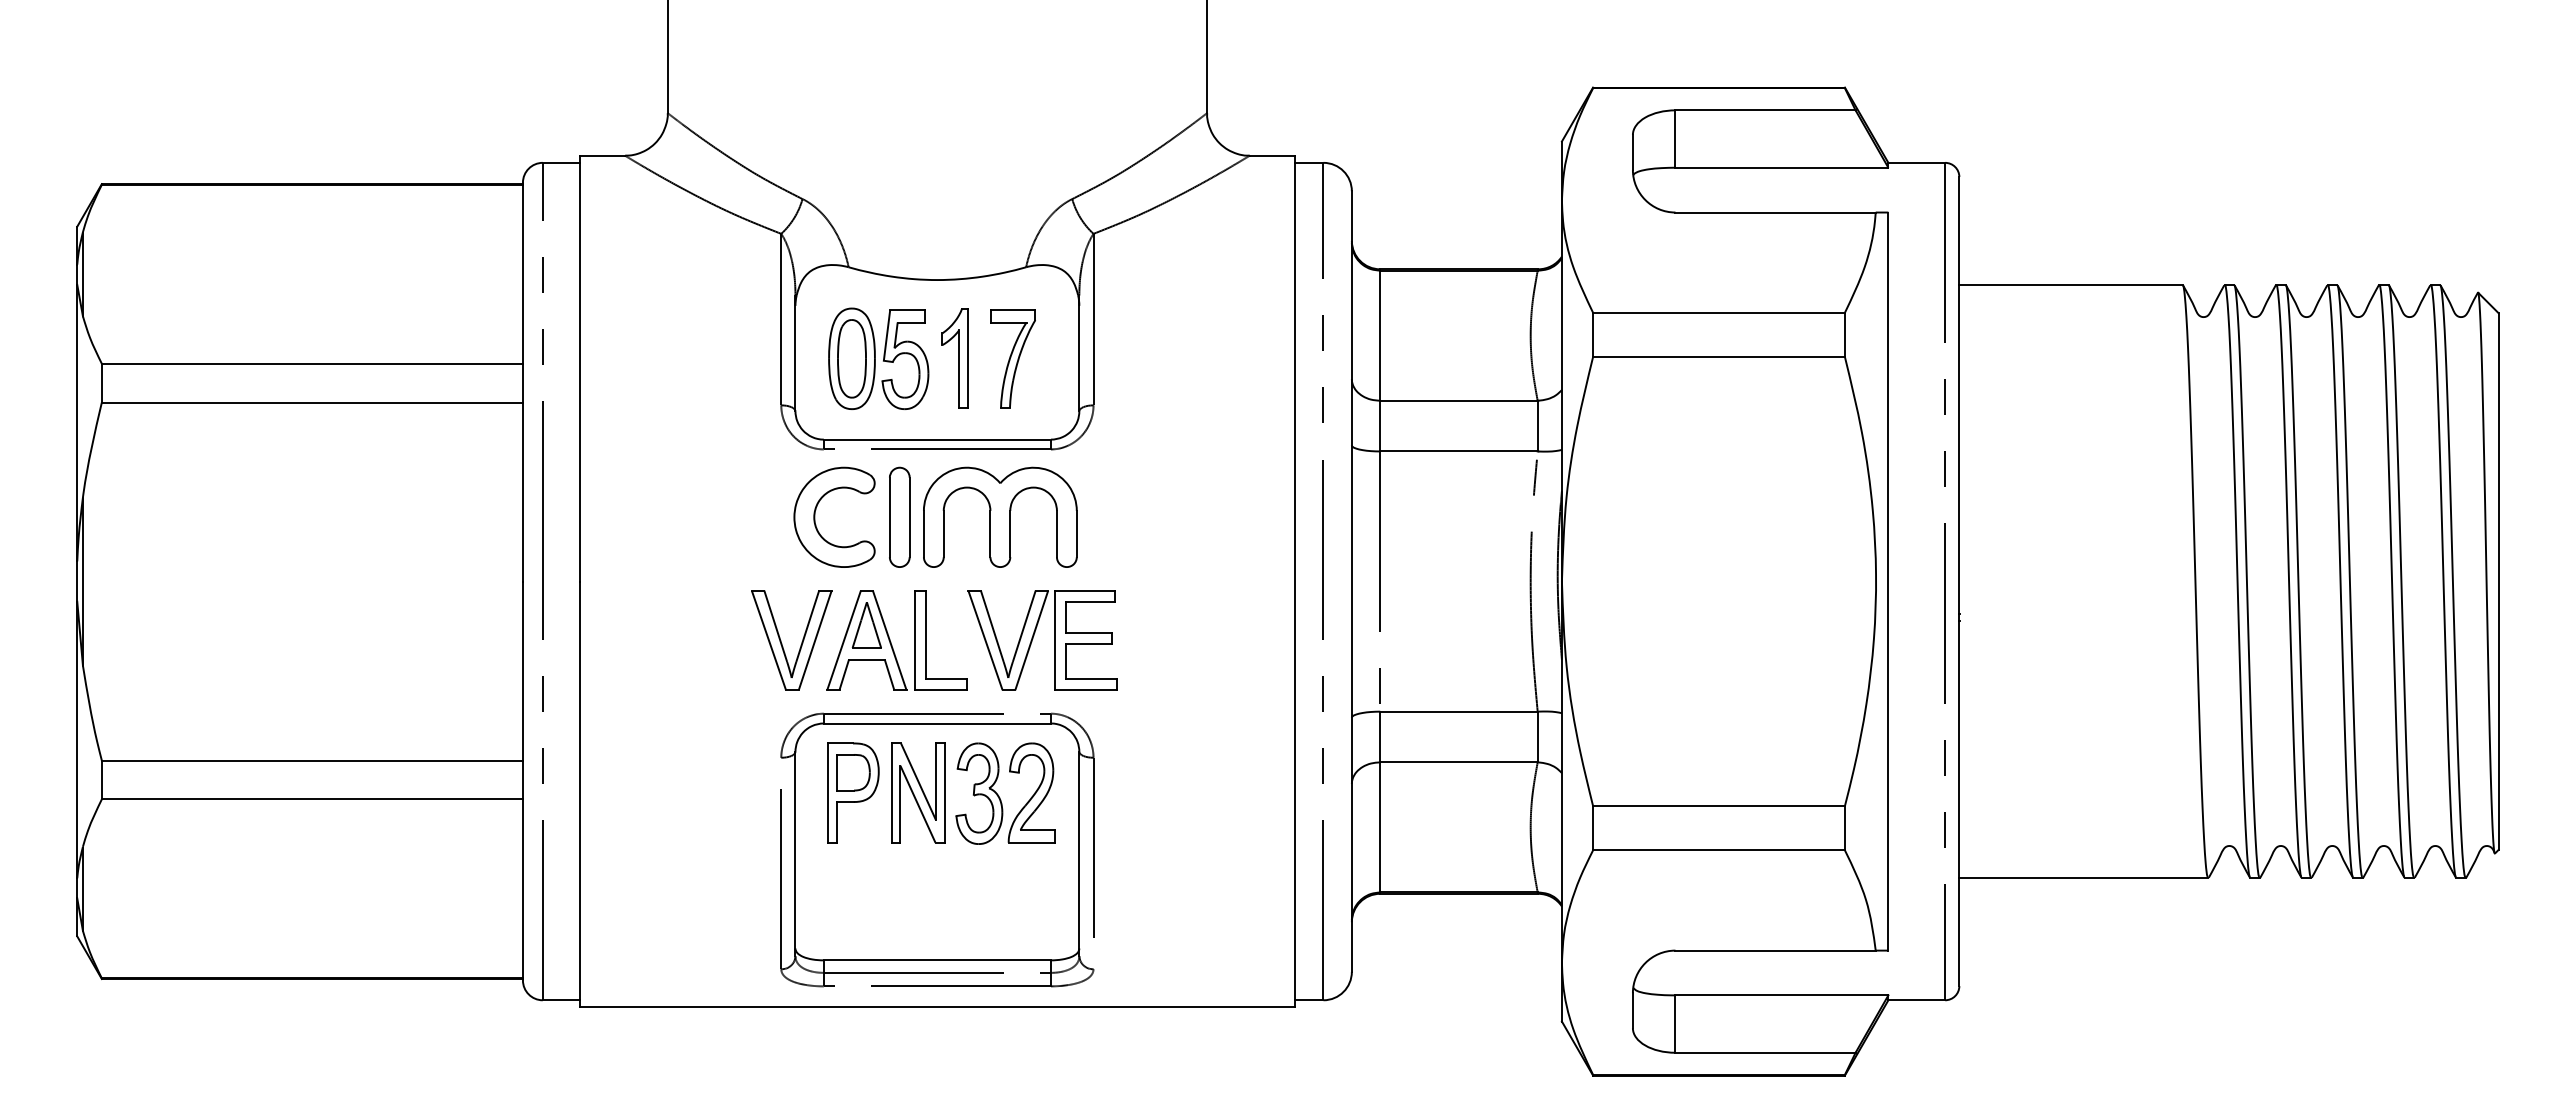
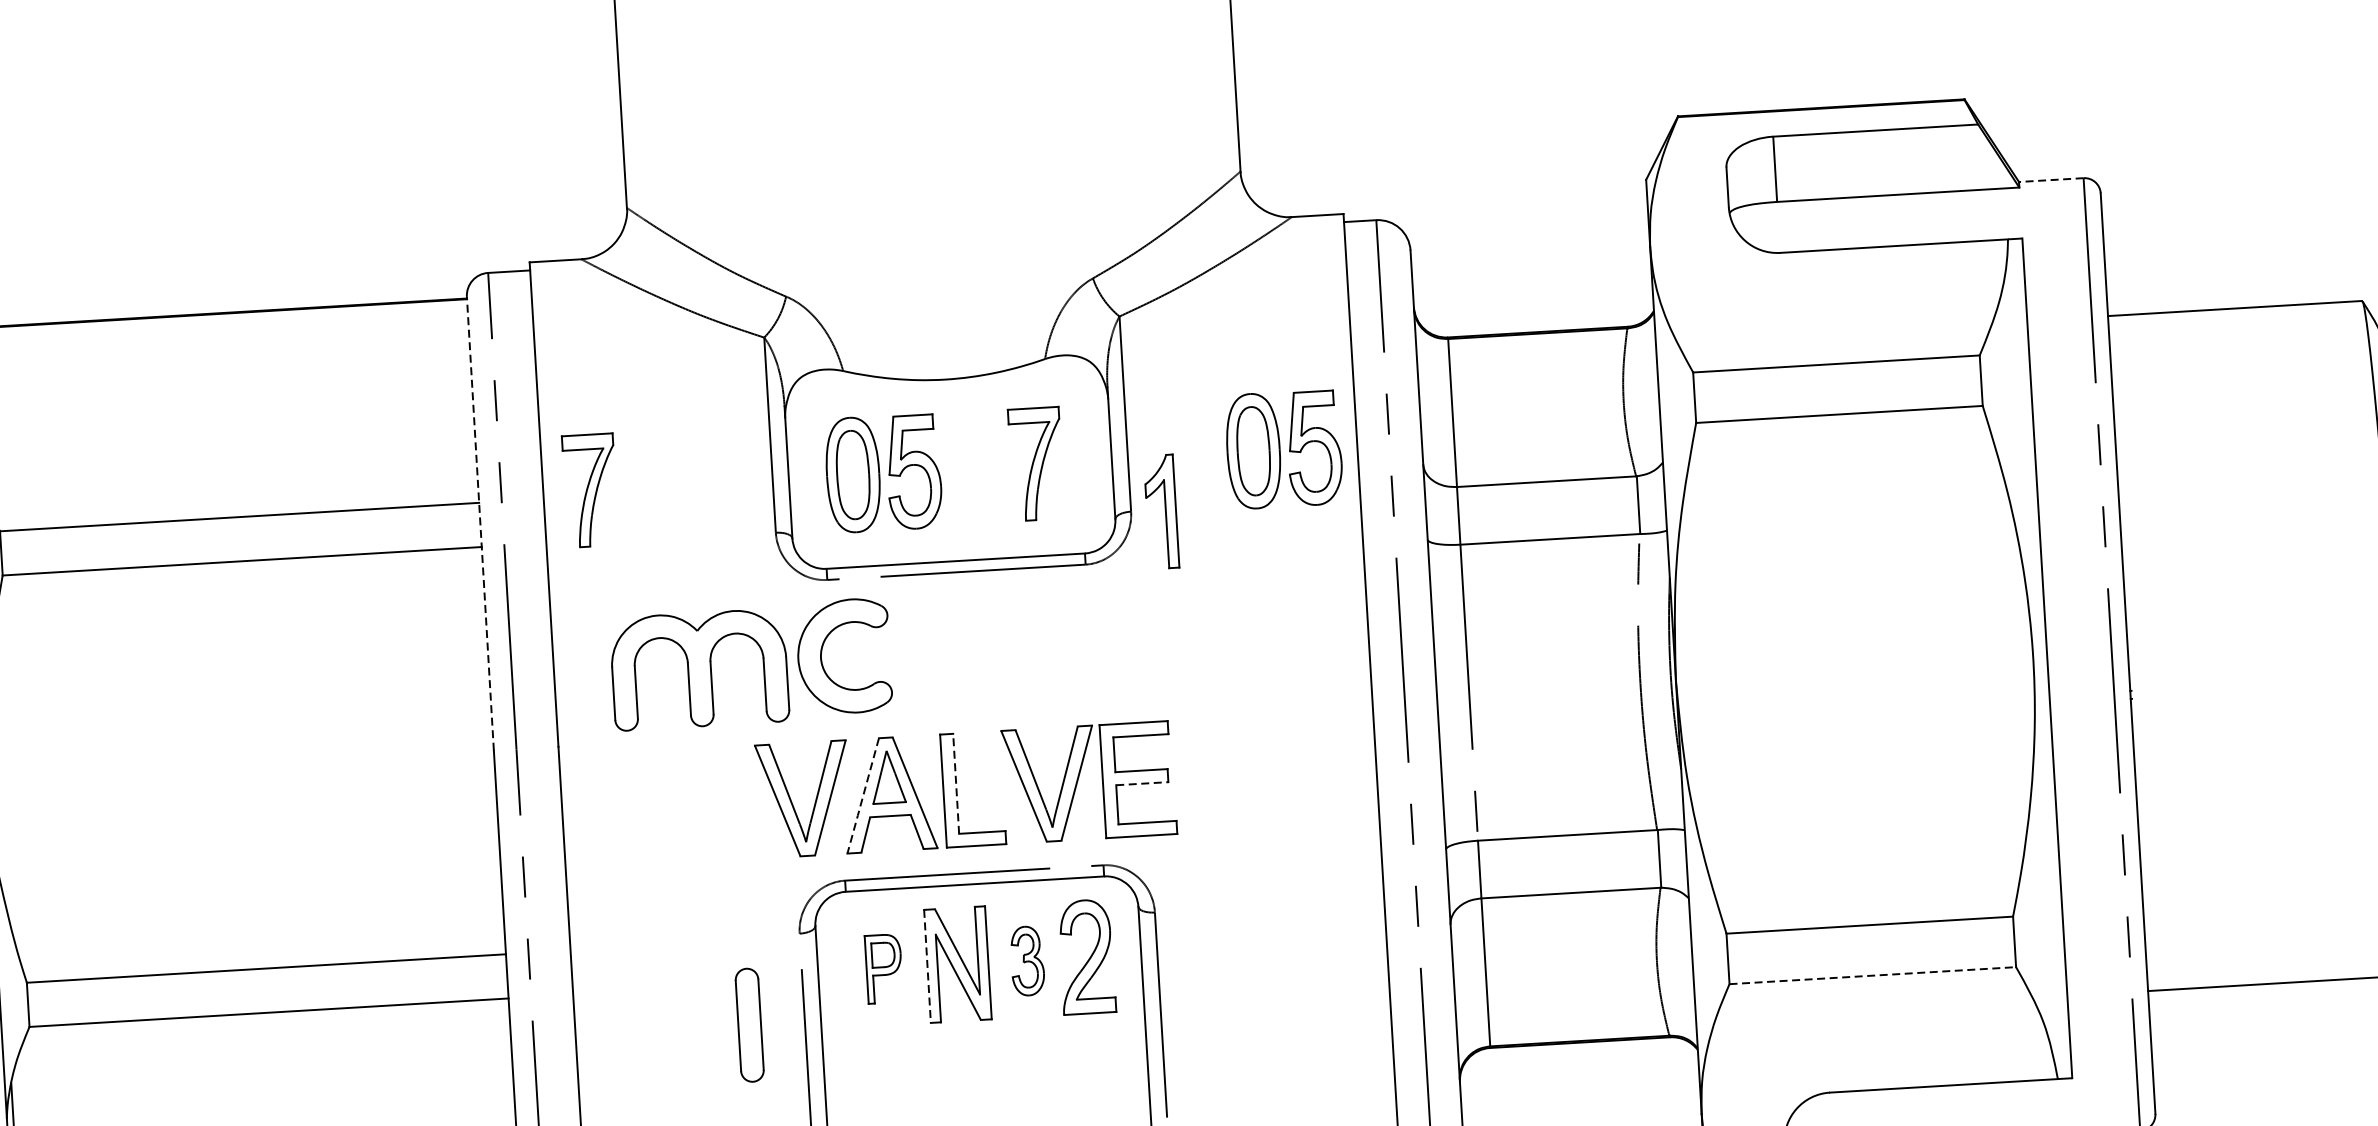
line: (1916, 162) -> (2050, 179), solid -> dashed
part: (620, 358) -> (589, 490), added
part: (954, 358) -> (1160, 512), moved
part: (1230, 358) -> (1283, 449), added
line: (522, 381) -> (479, 523), solid -> dashed
part: (899, 516) -> (749, 1024), moved
part: (1000, 516) -> (699, 668), moved
line: (926, 634) -> (956, 783), solid -> dashed
line: (843, 640) -> (862, 796), solid -> dashed
line: (1089, 644) -> (1142, 783), solid -> dashed
part: (853, 792) -> (884, 968), size x0.6
line: (891, 793) -> (927, 966), solid -> dashed
part: (979, 793) -> (1027, 960), size x0.6
line: (1719, 850) -> (1873, 975), solid -> dashed

